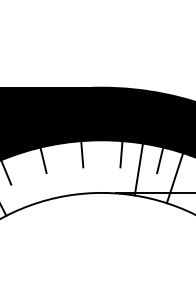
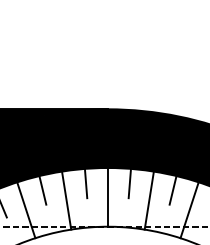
line: (101, 166) -> (107, 197), added
line: (64, 169) -> (66, 200), added
line: (28, 178) -> (26, 210), added

